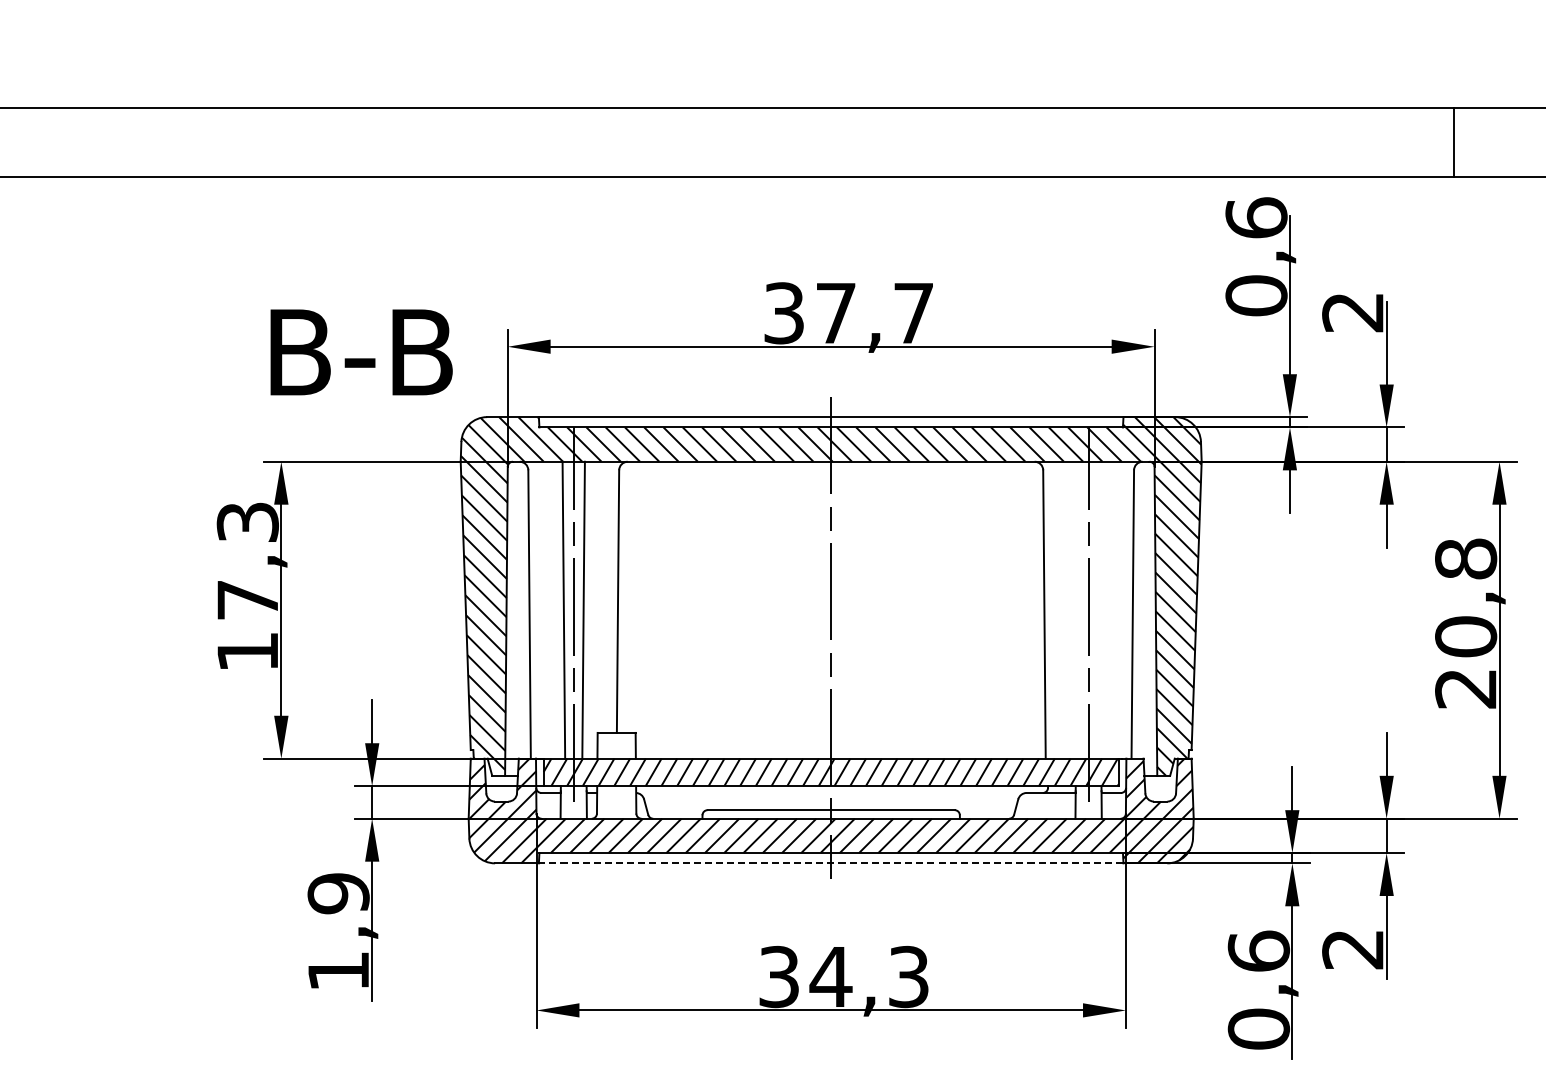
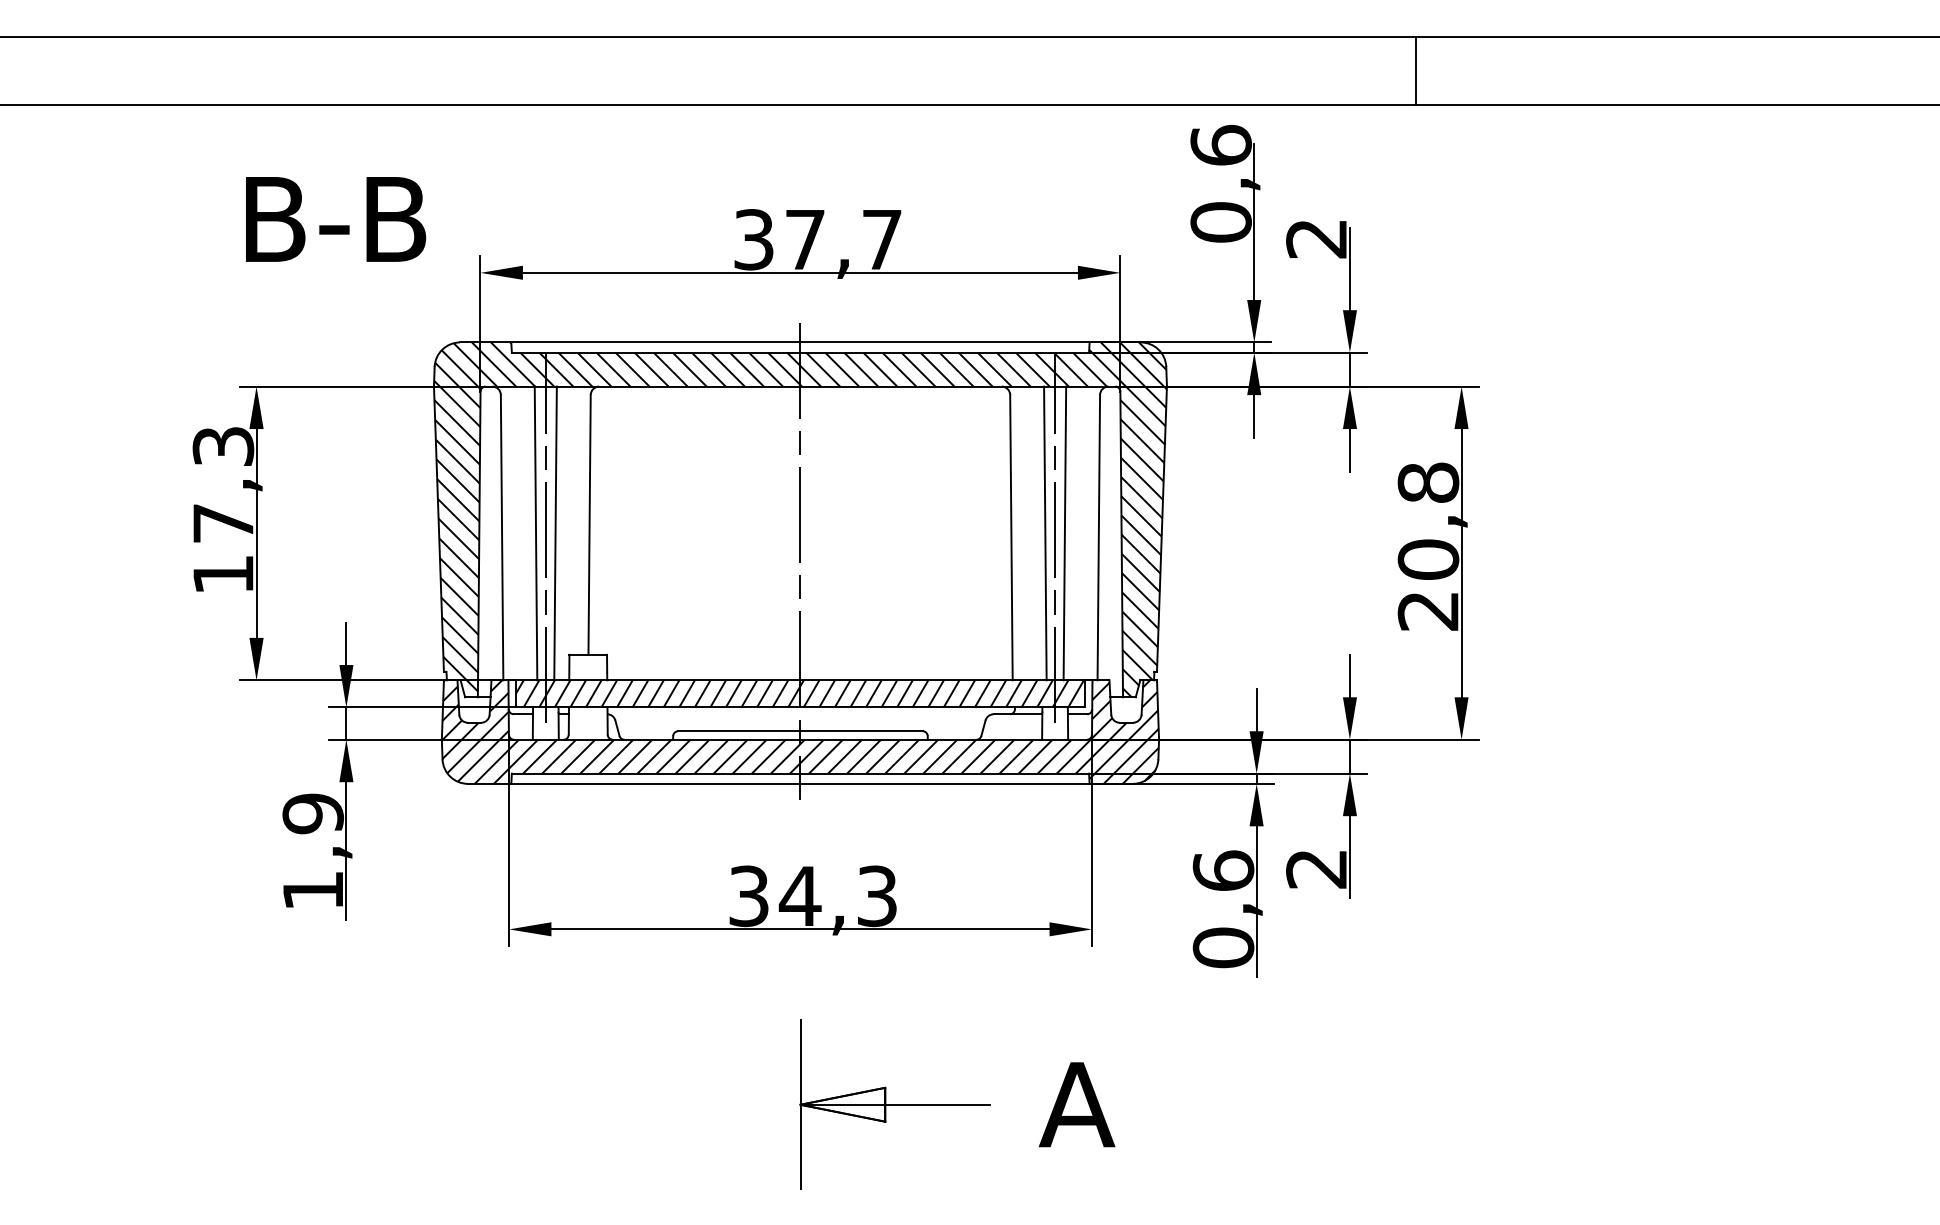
text: (362, 352) -> (336, 219), moved
line: (1078, 610) -> (1045, 533), added
line: (1098, 610) -> (1064, 533), added
line: (830, 862) -> (799, 783), dashed -> solid

